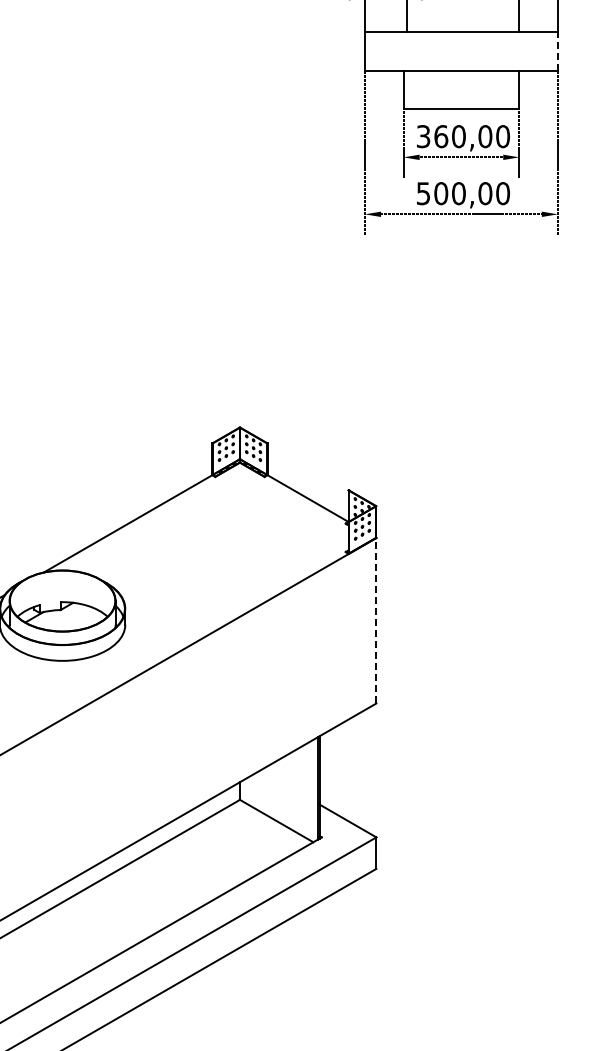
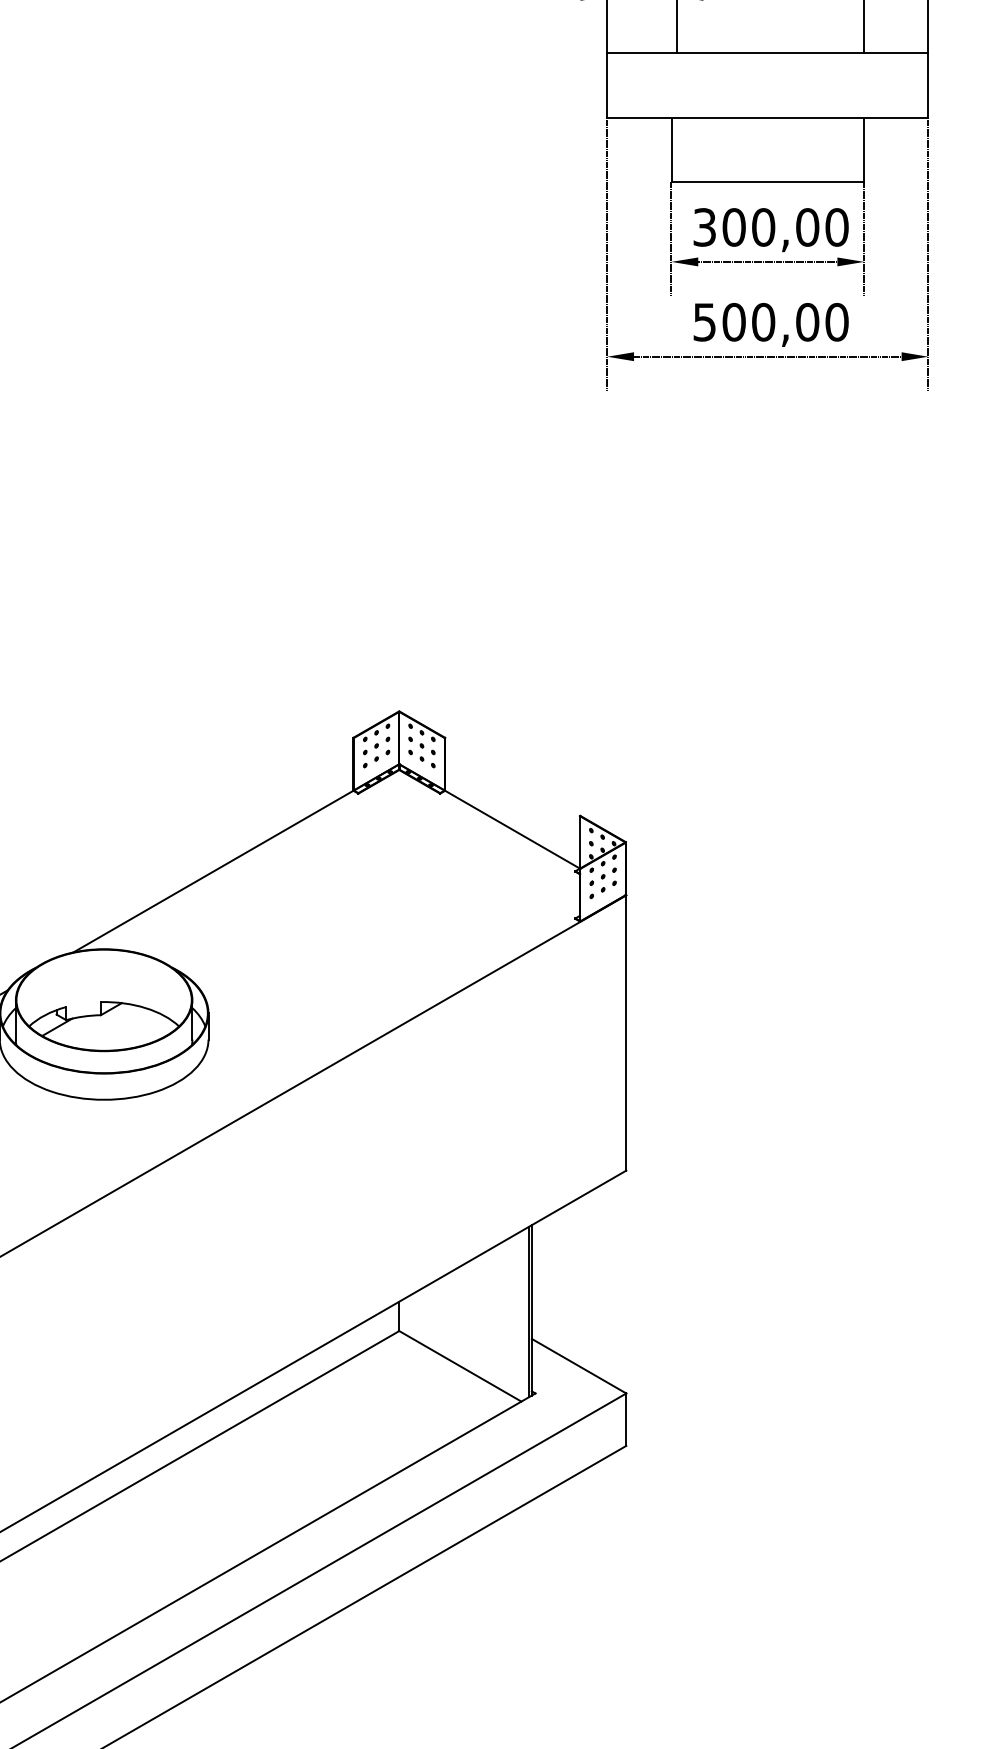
line: (557, 50) -> (927, 84), dashed -> solid
text: (441, 136) -> (734, 227), 360,00 -> 300,00
line: (376, 620) -> (626, 1032), dashed -> solid

